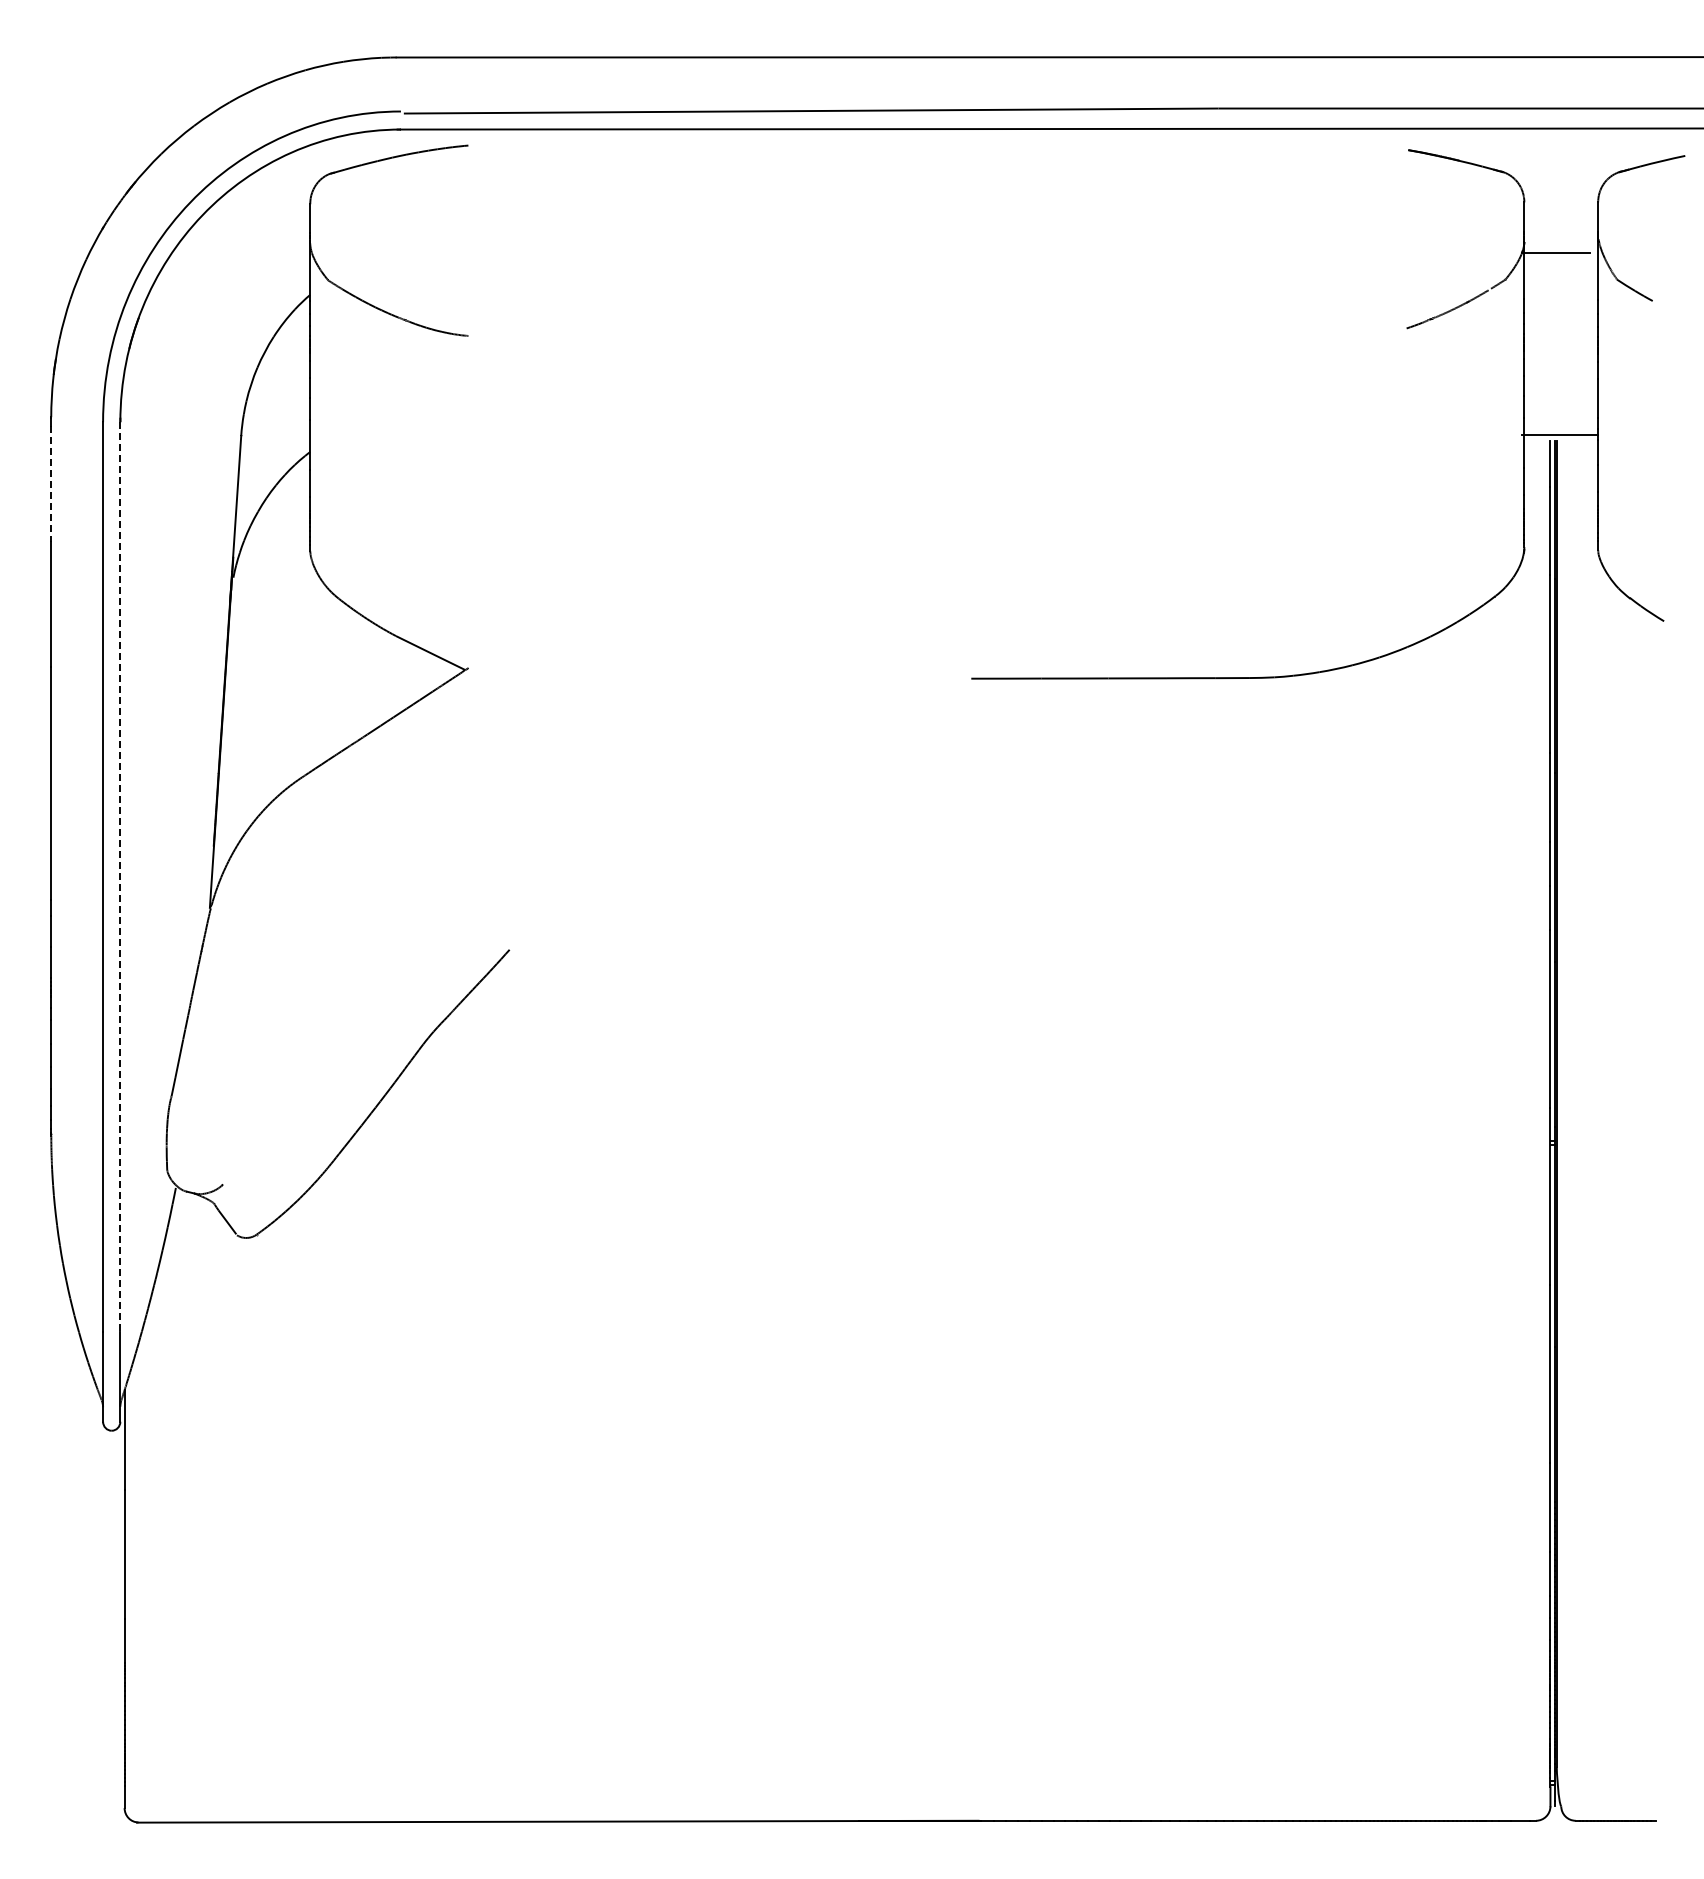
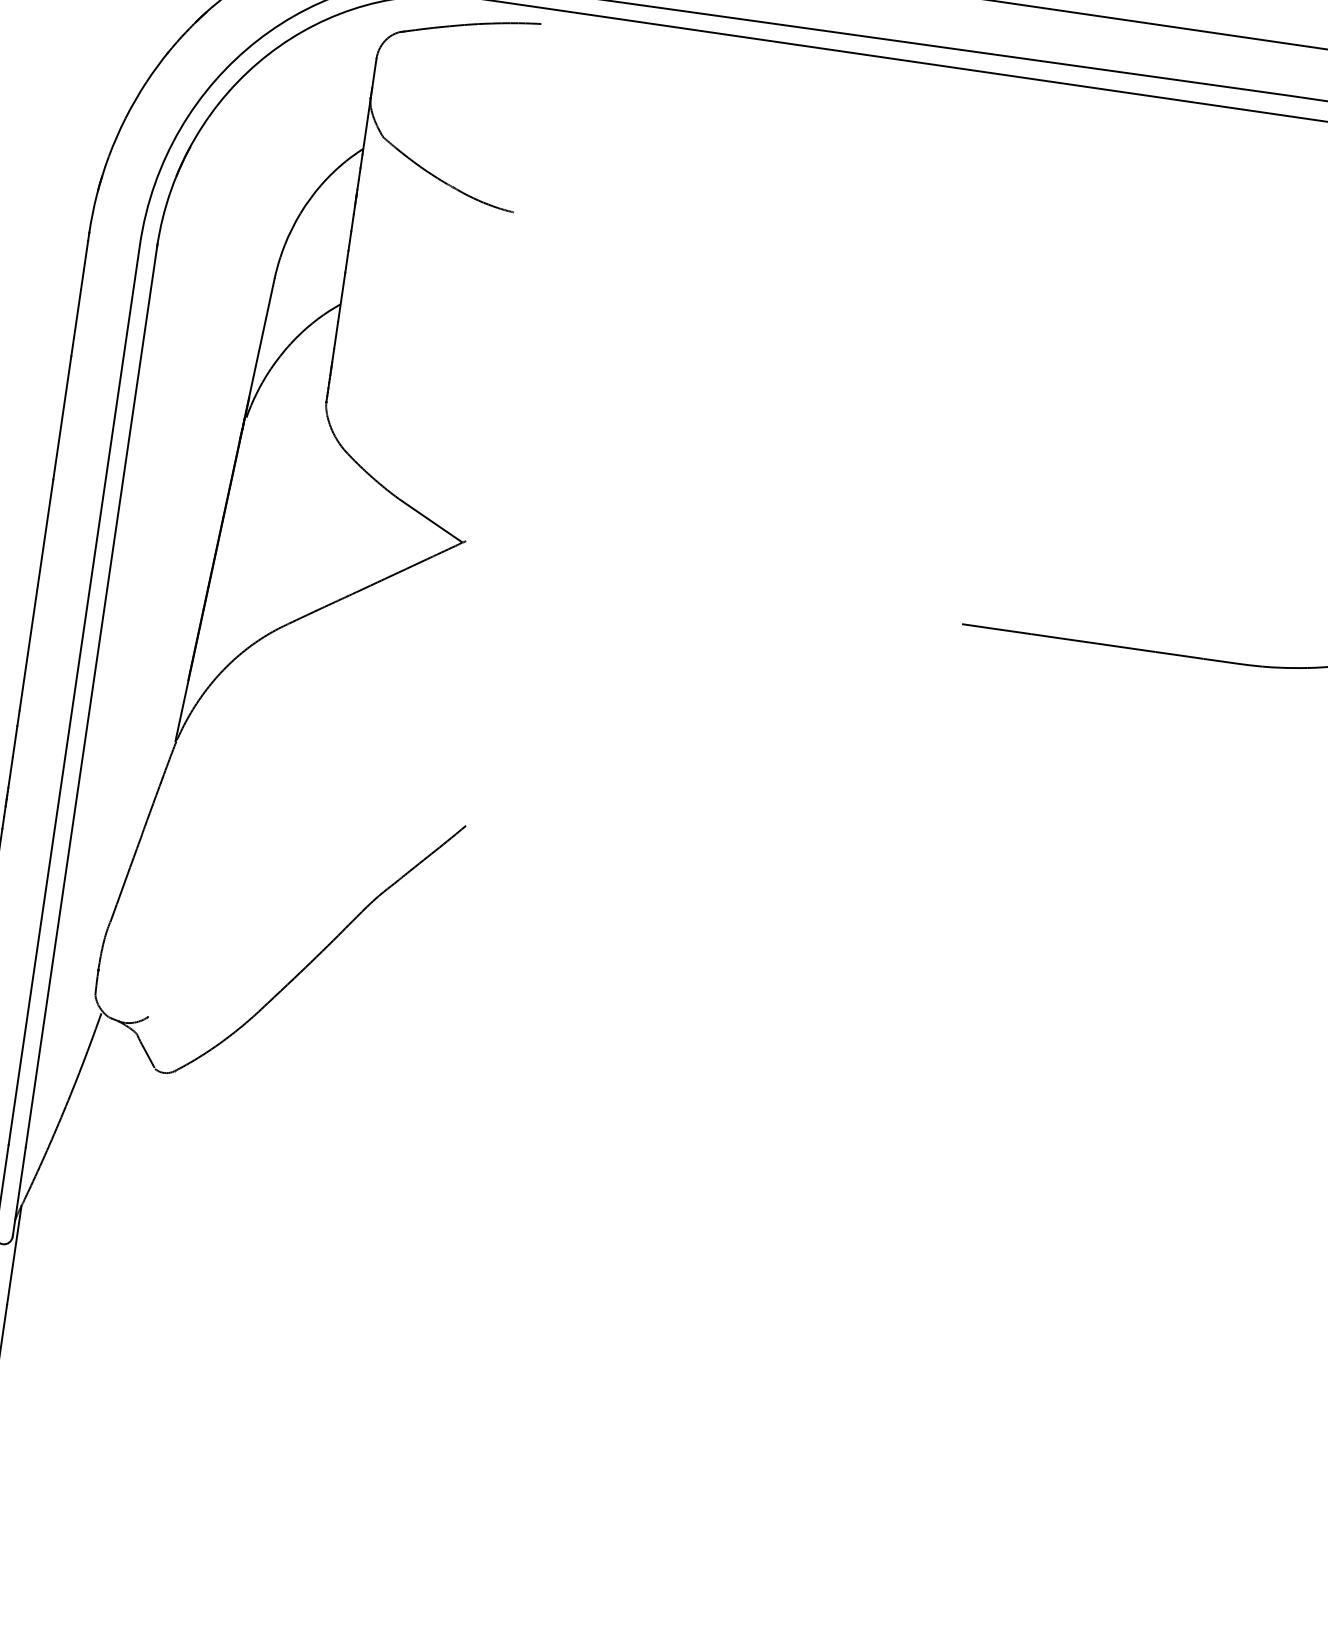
line: (51, 484) -> (79, 299), dashed -> solid
line: (120, 876) -> (91, 697), dashed -> solid

